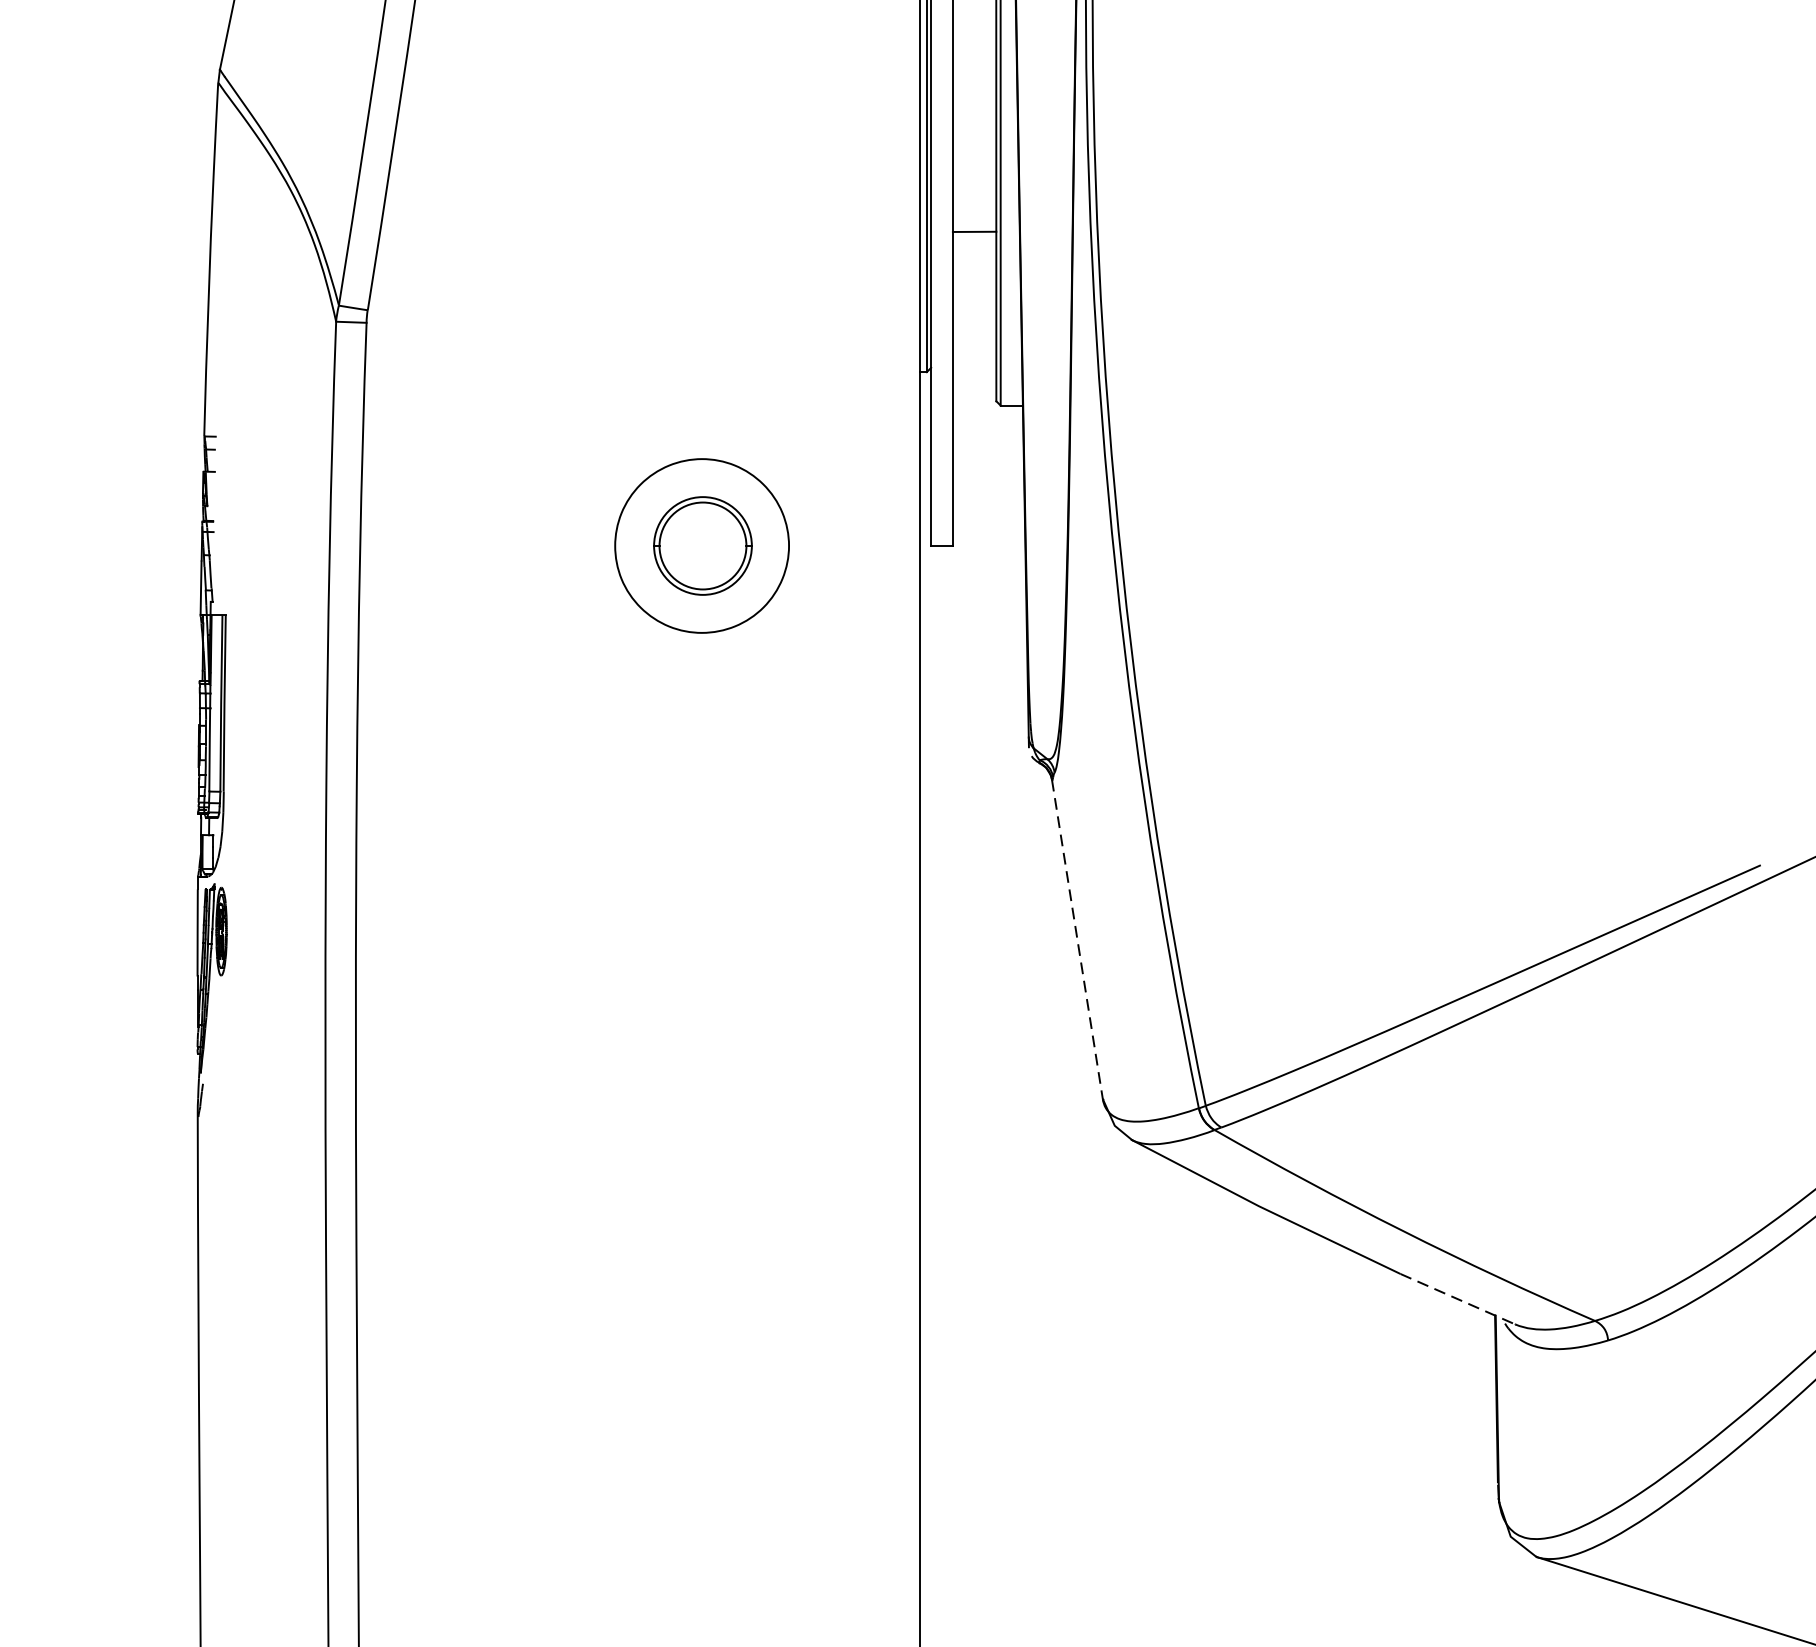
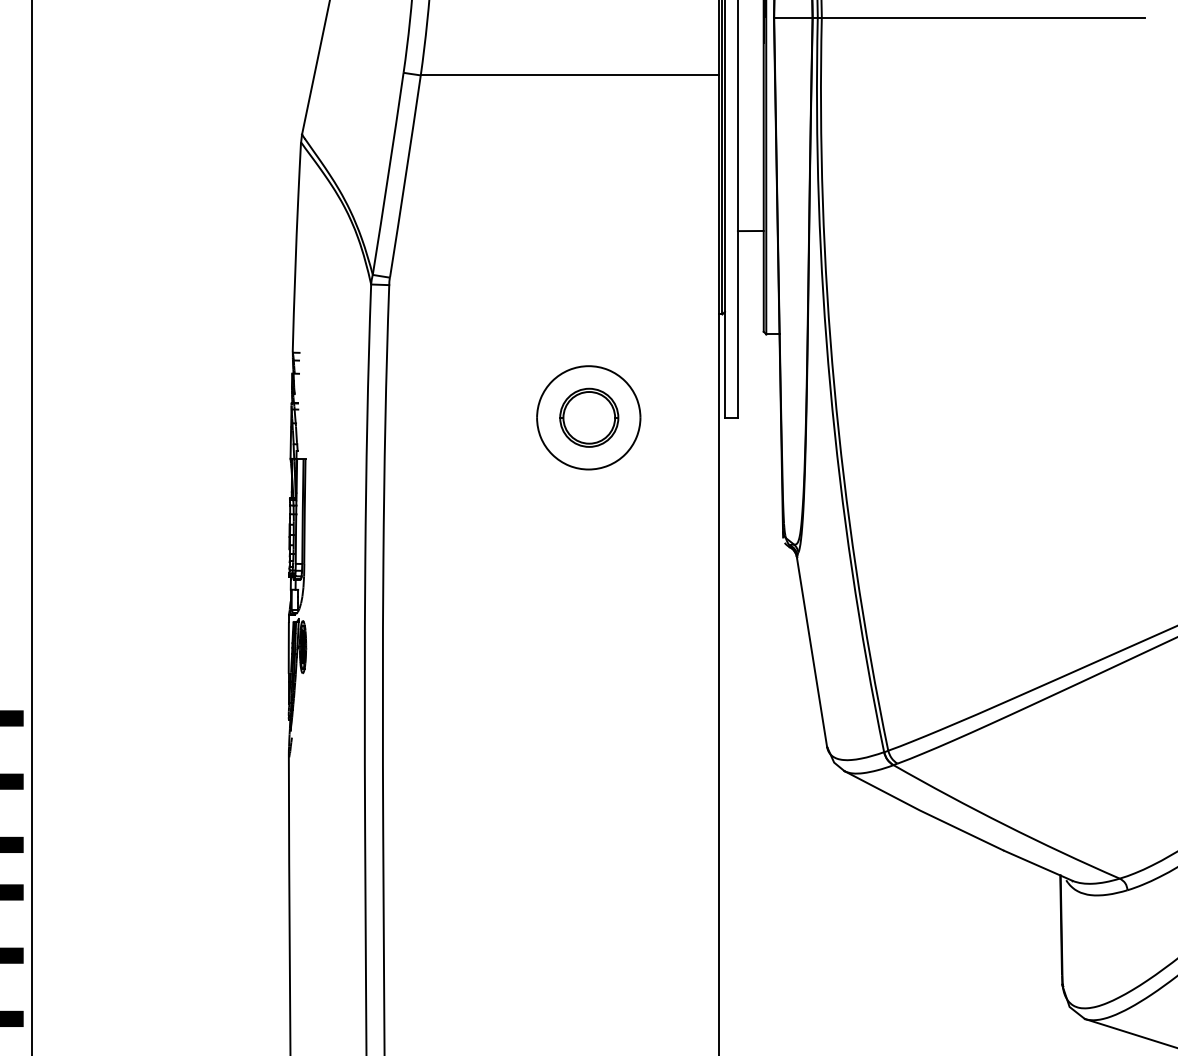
line: (1078, 940) -> (812, 652), dashed -> solid
line: (1458, 1298) -> (1038, 865), dashed -> solid

